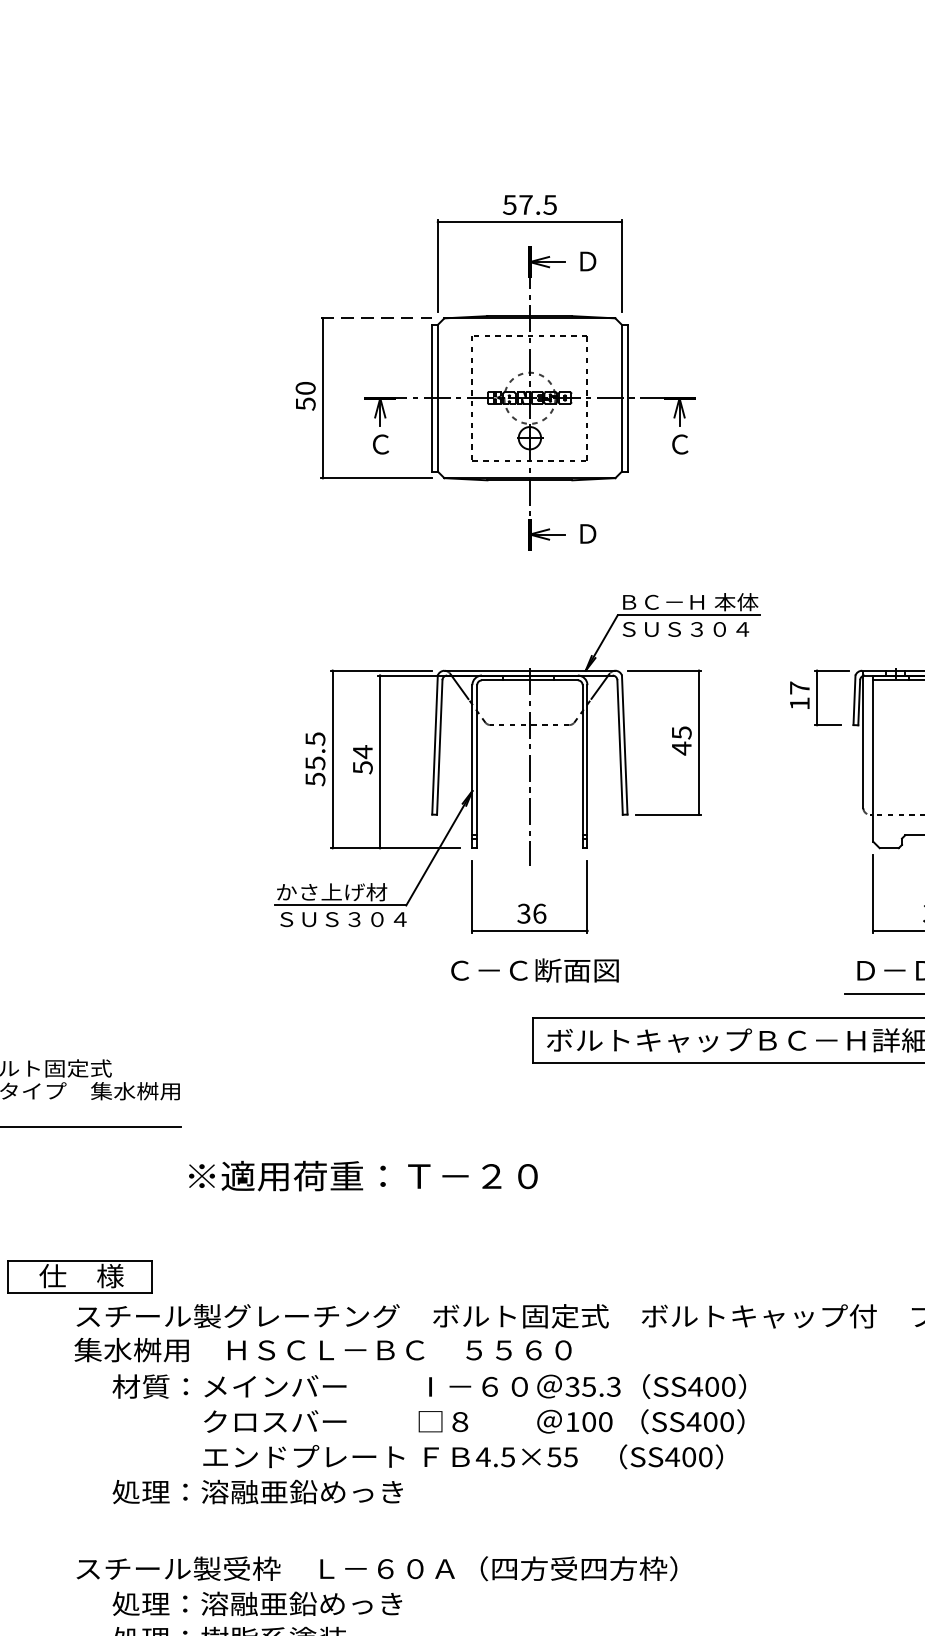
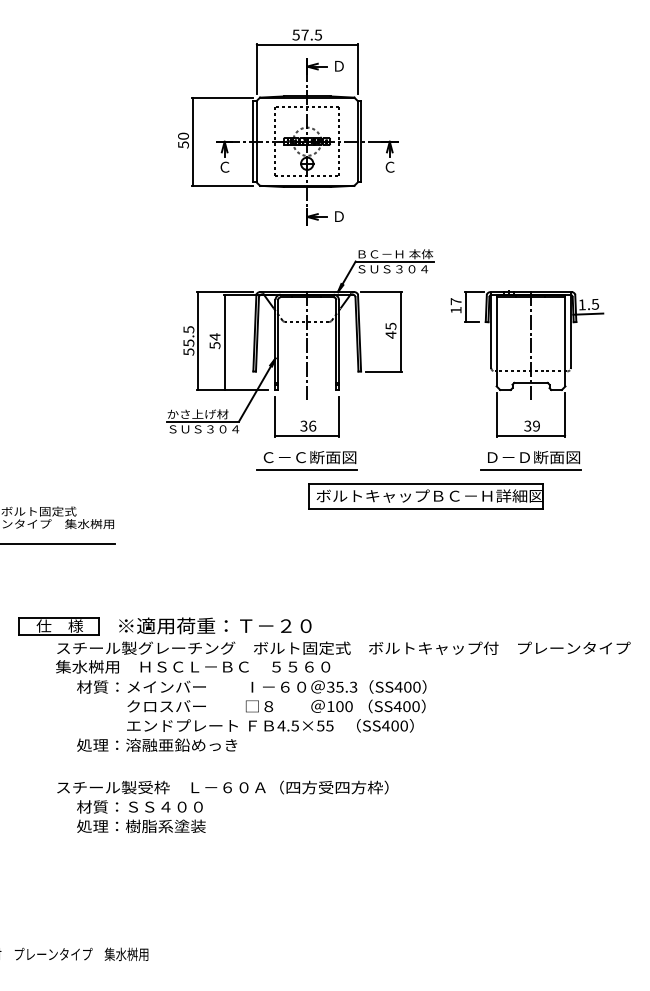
line: (376, 318) -> (222, 97), dashed -> solid
line: (530, 994) -> (307, 470), added
text: (363, 1175) -> (215, 625), moved
text: (256, 1603) -> (156, 806), 処理：溶融亜鉛めっき -> 材質：ＳＳ４００

